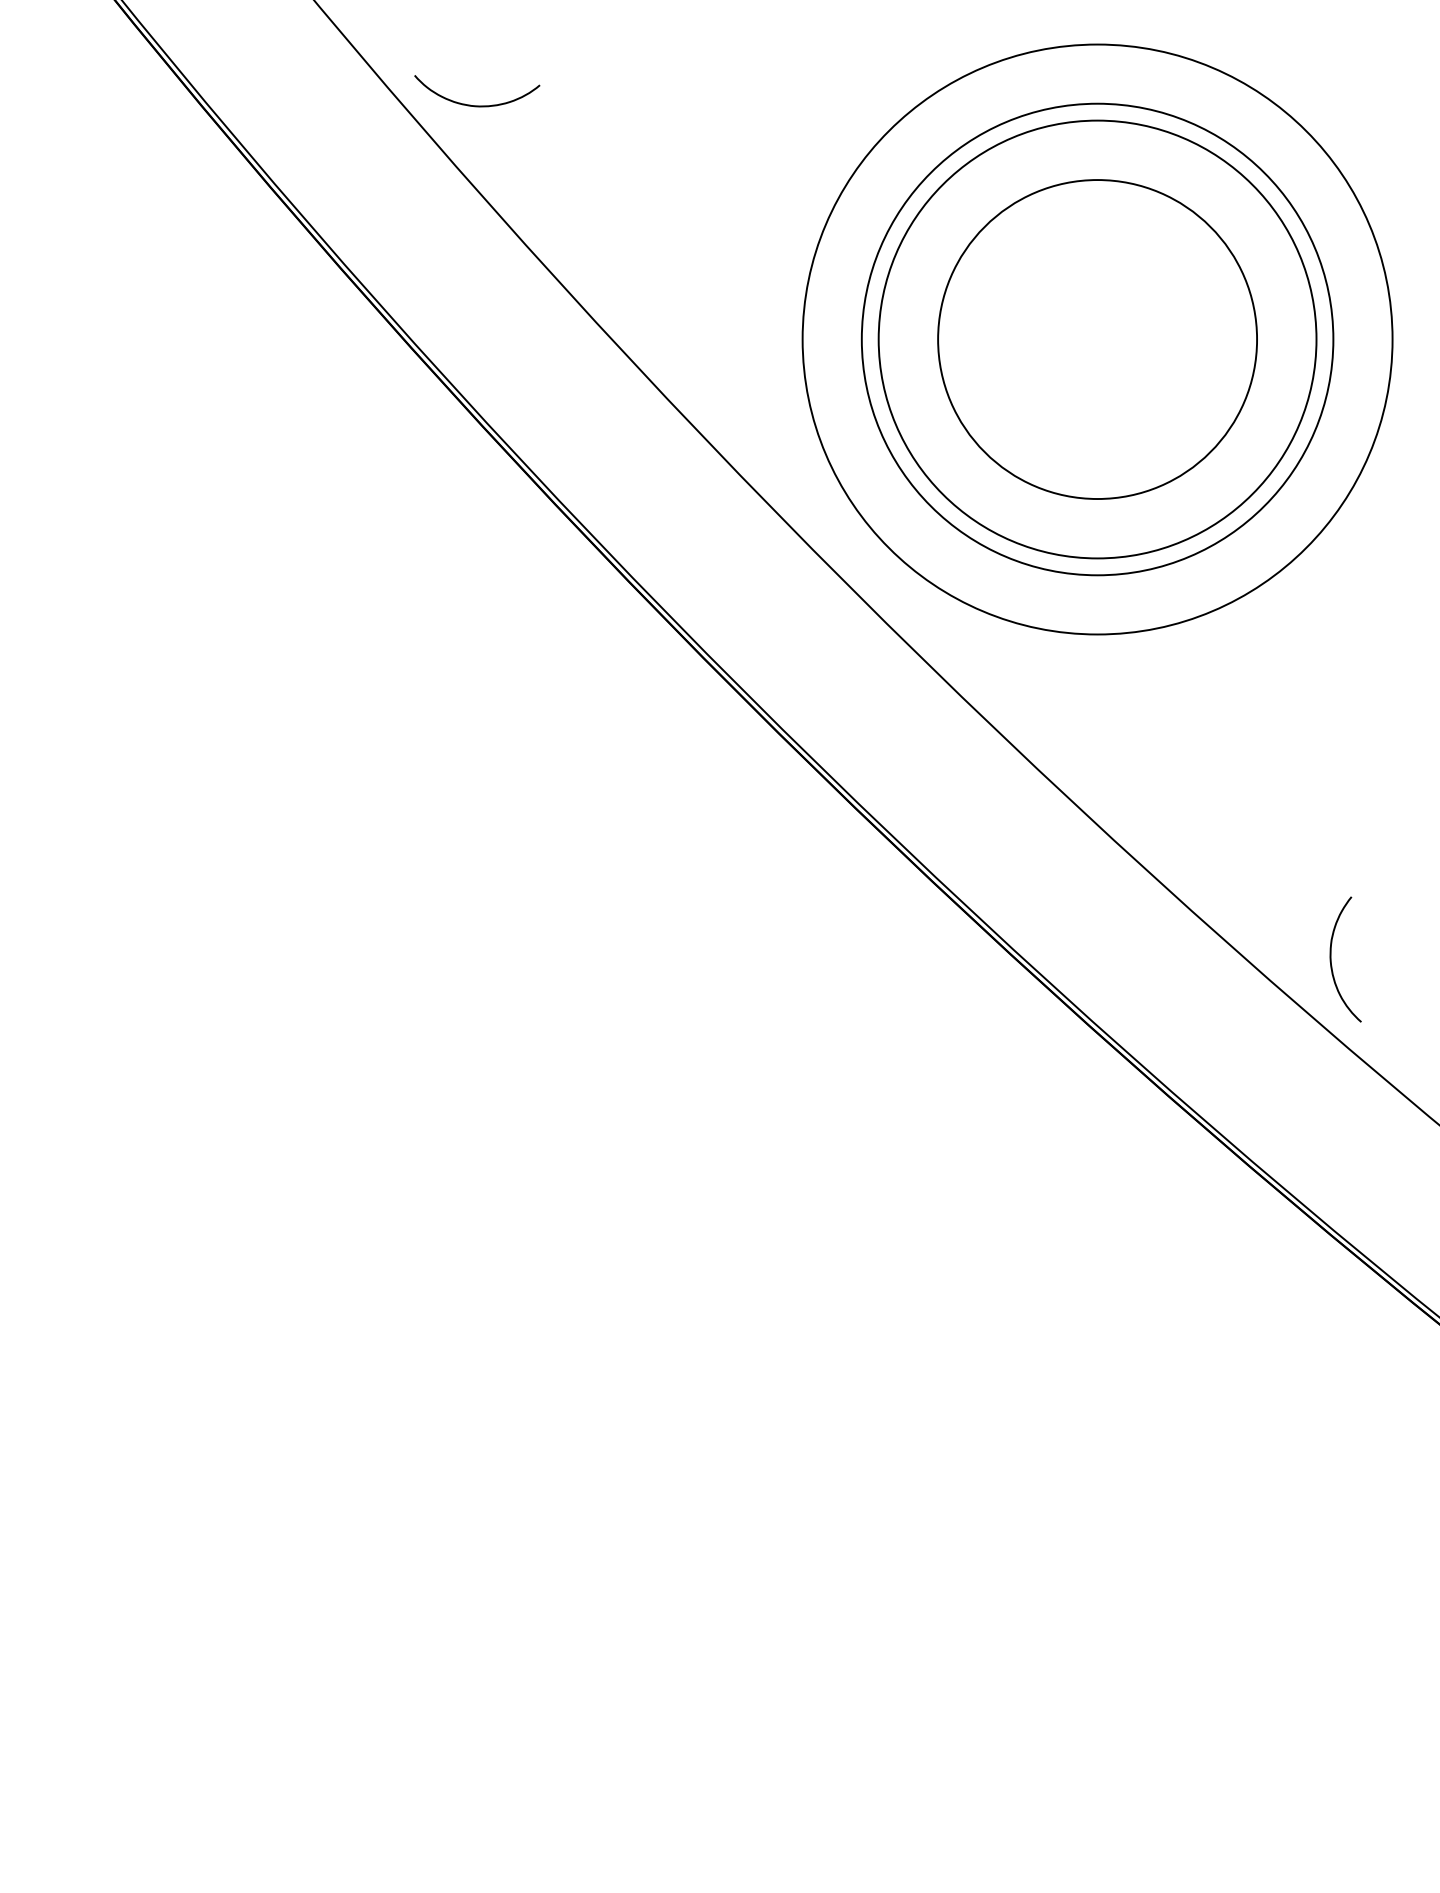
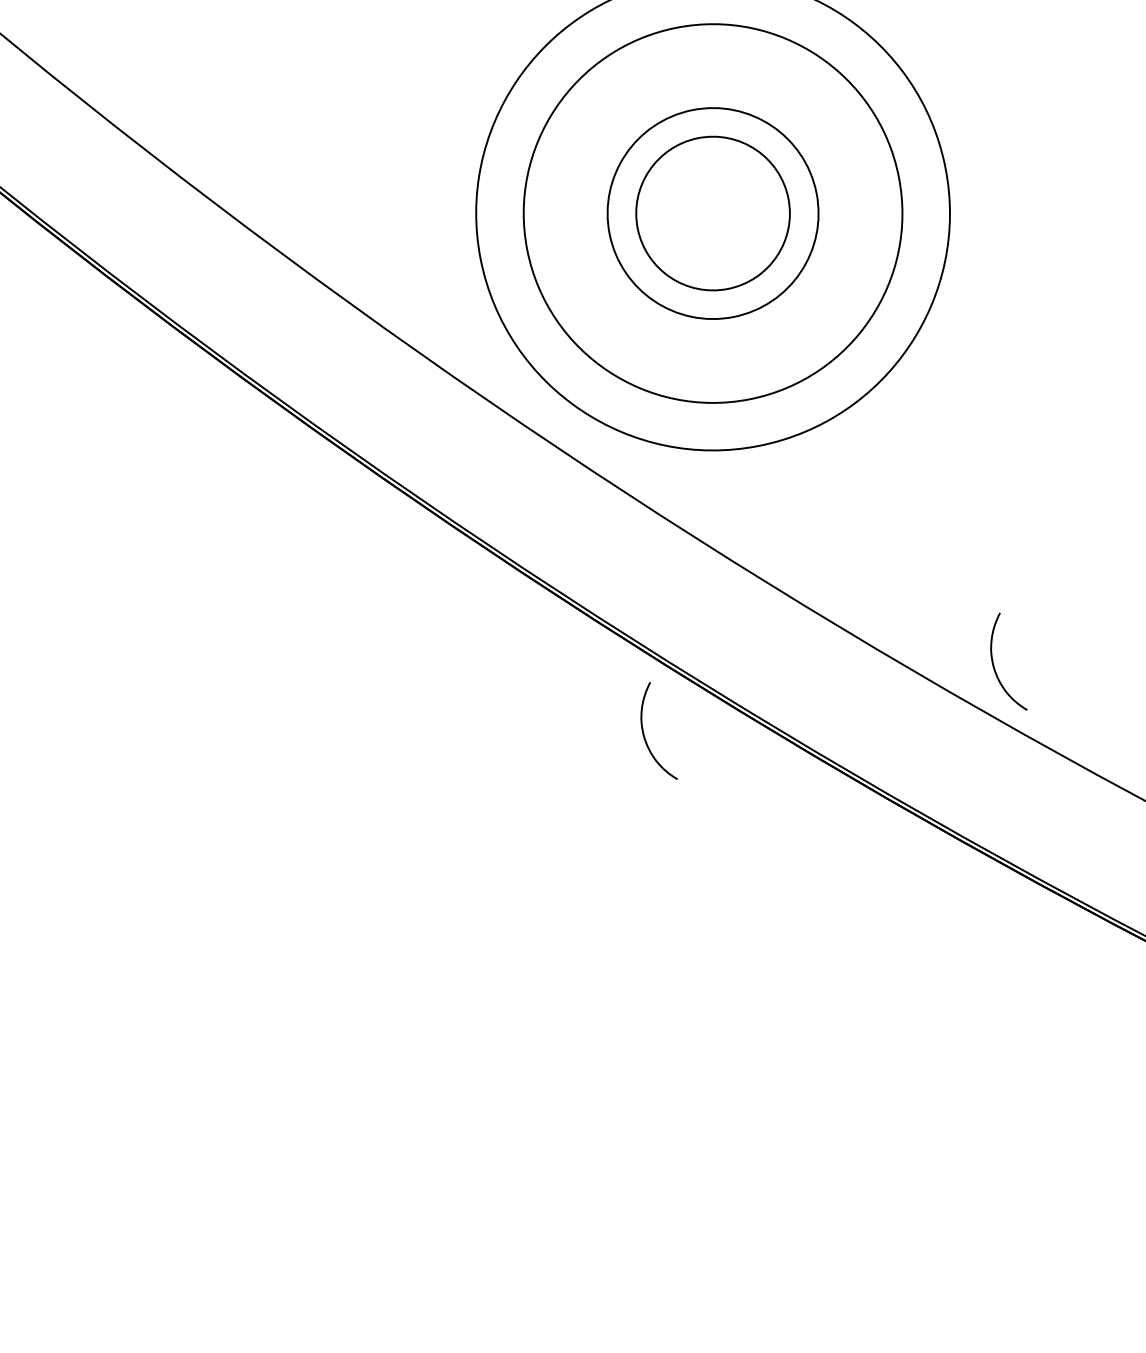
curve: (477, 105) -> (188, 125), removed
circle: (1097, 339) -> (713, 213), size x0.6
circle: (1097, 339) -> (713, 213), size x0.6
curve: (887, 959) -> (644, 734), added

